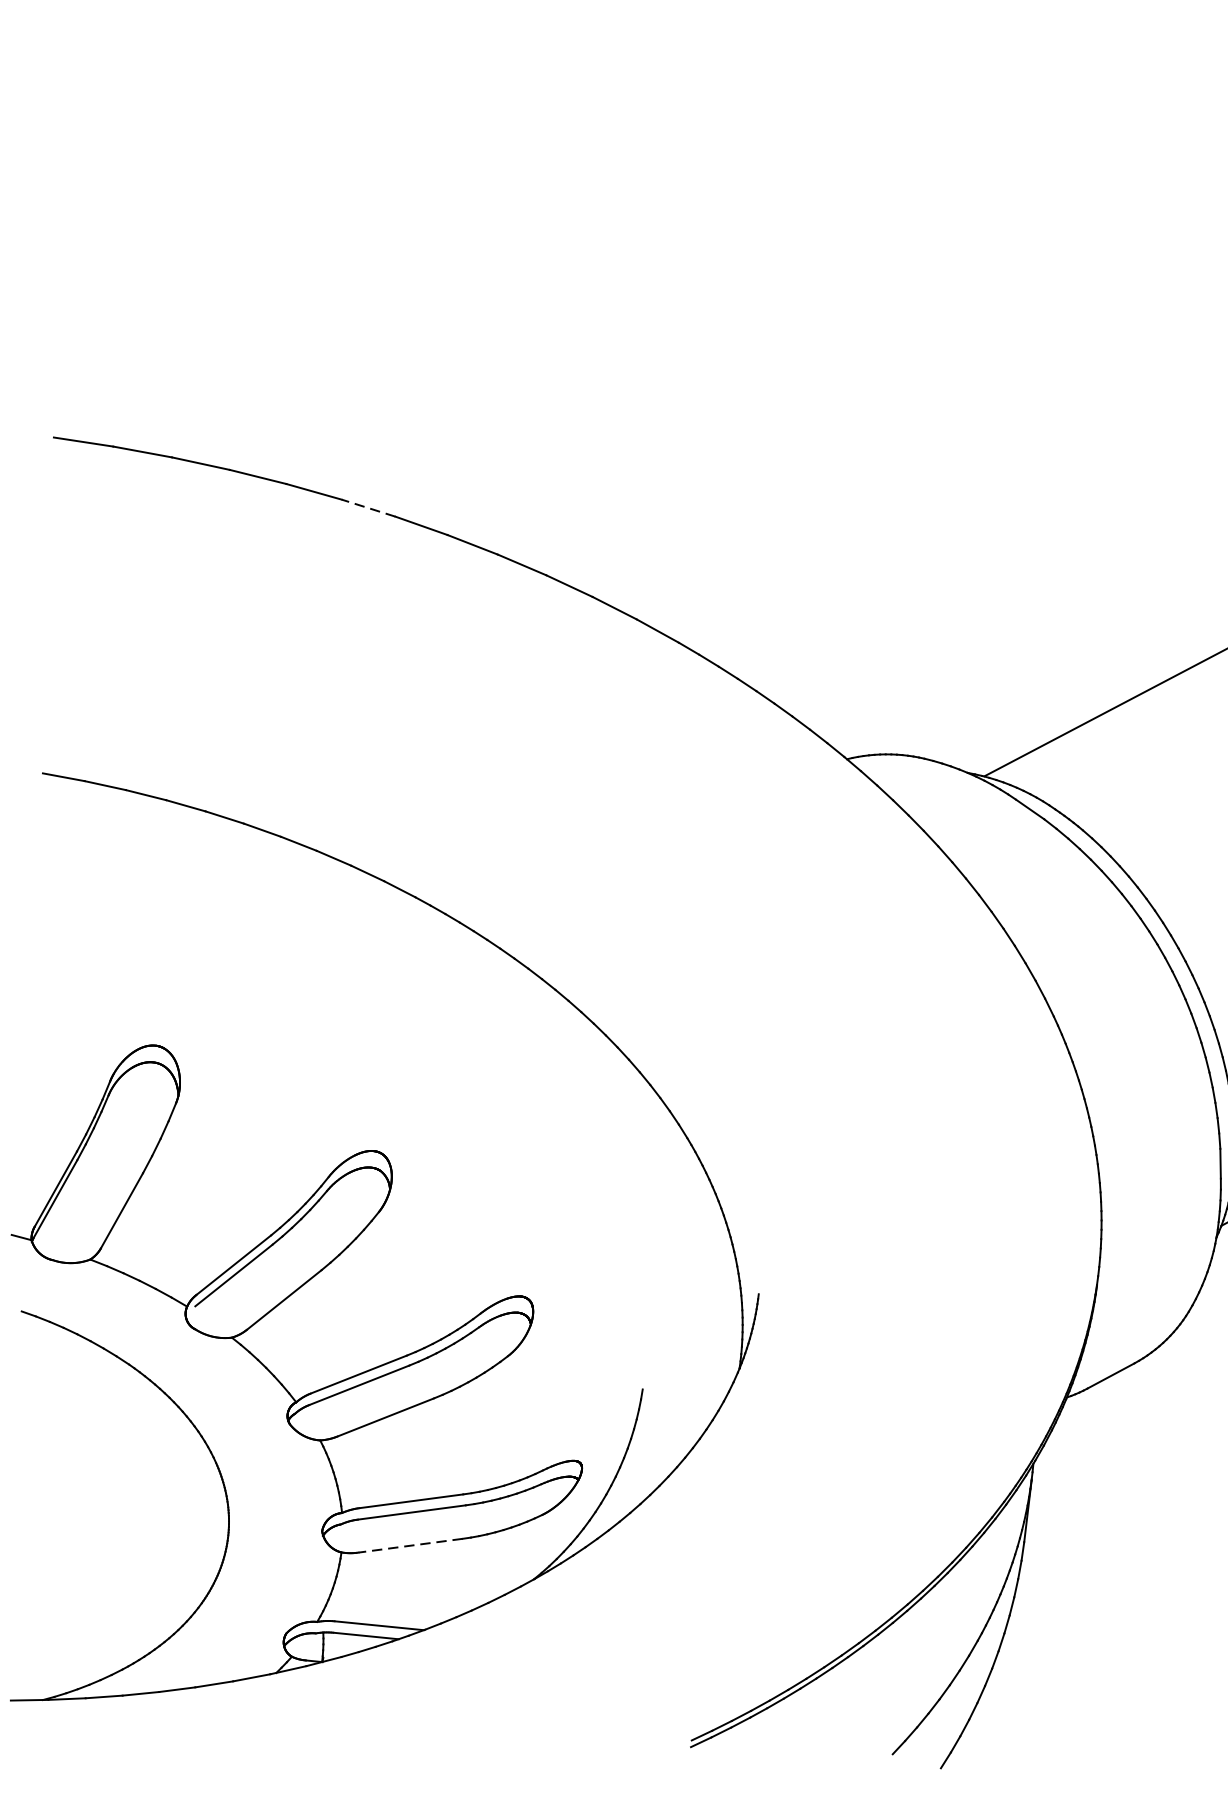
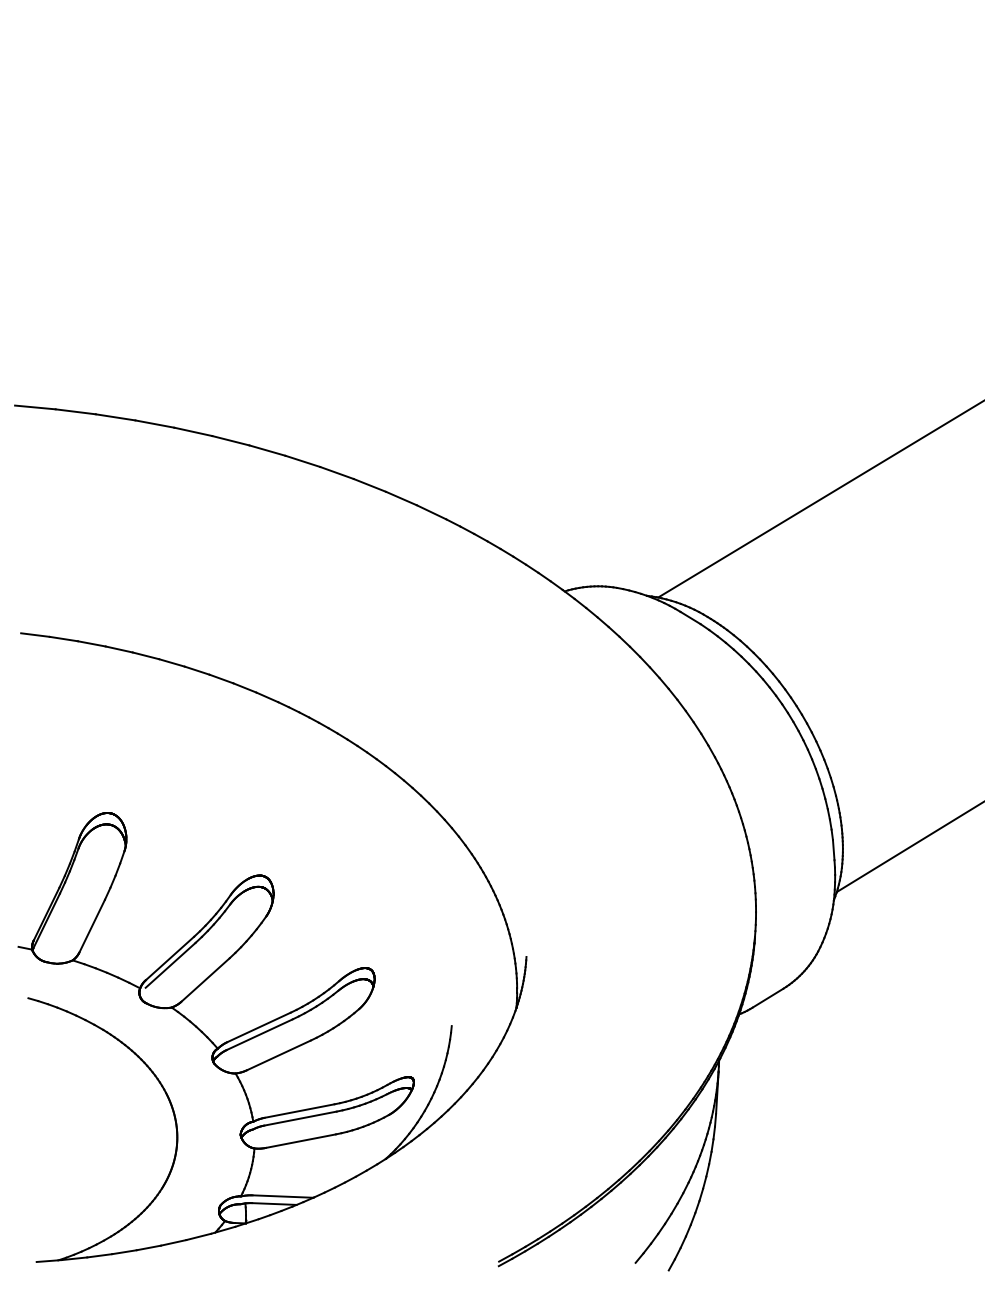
line: (368, 507) -> (230, 440), dashed -> solid
line: (409, 1546) -> (300, 1141), dashed -> solid

